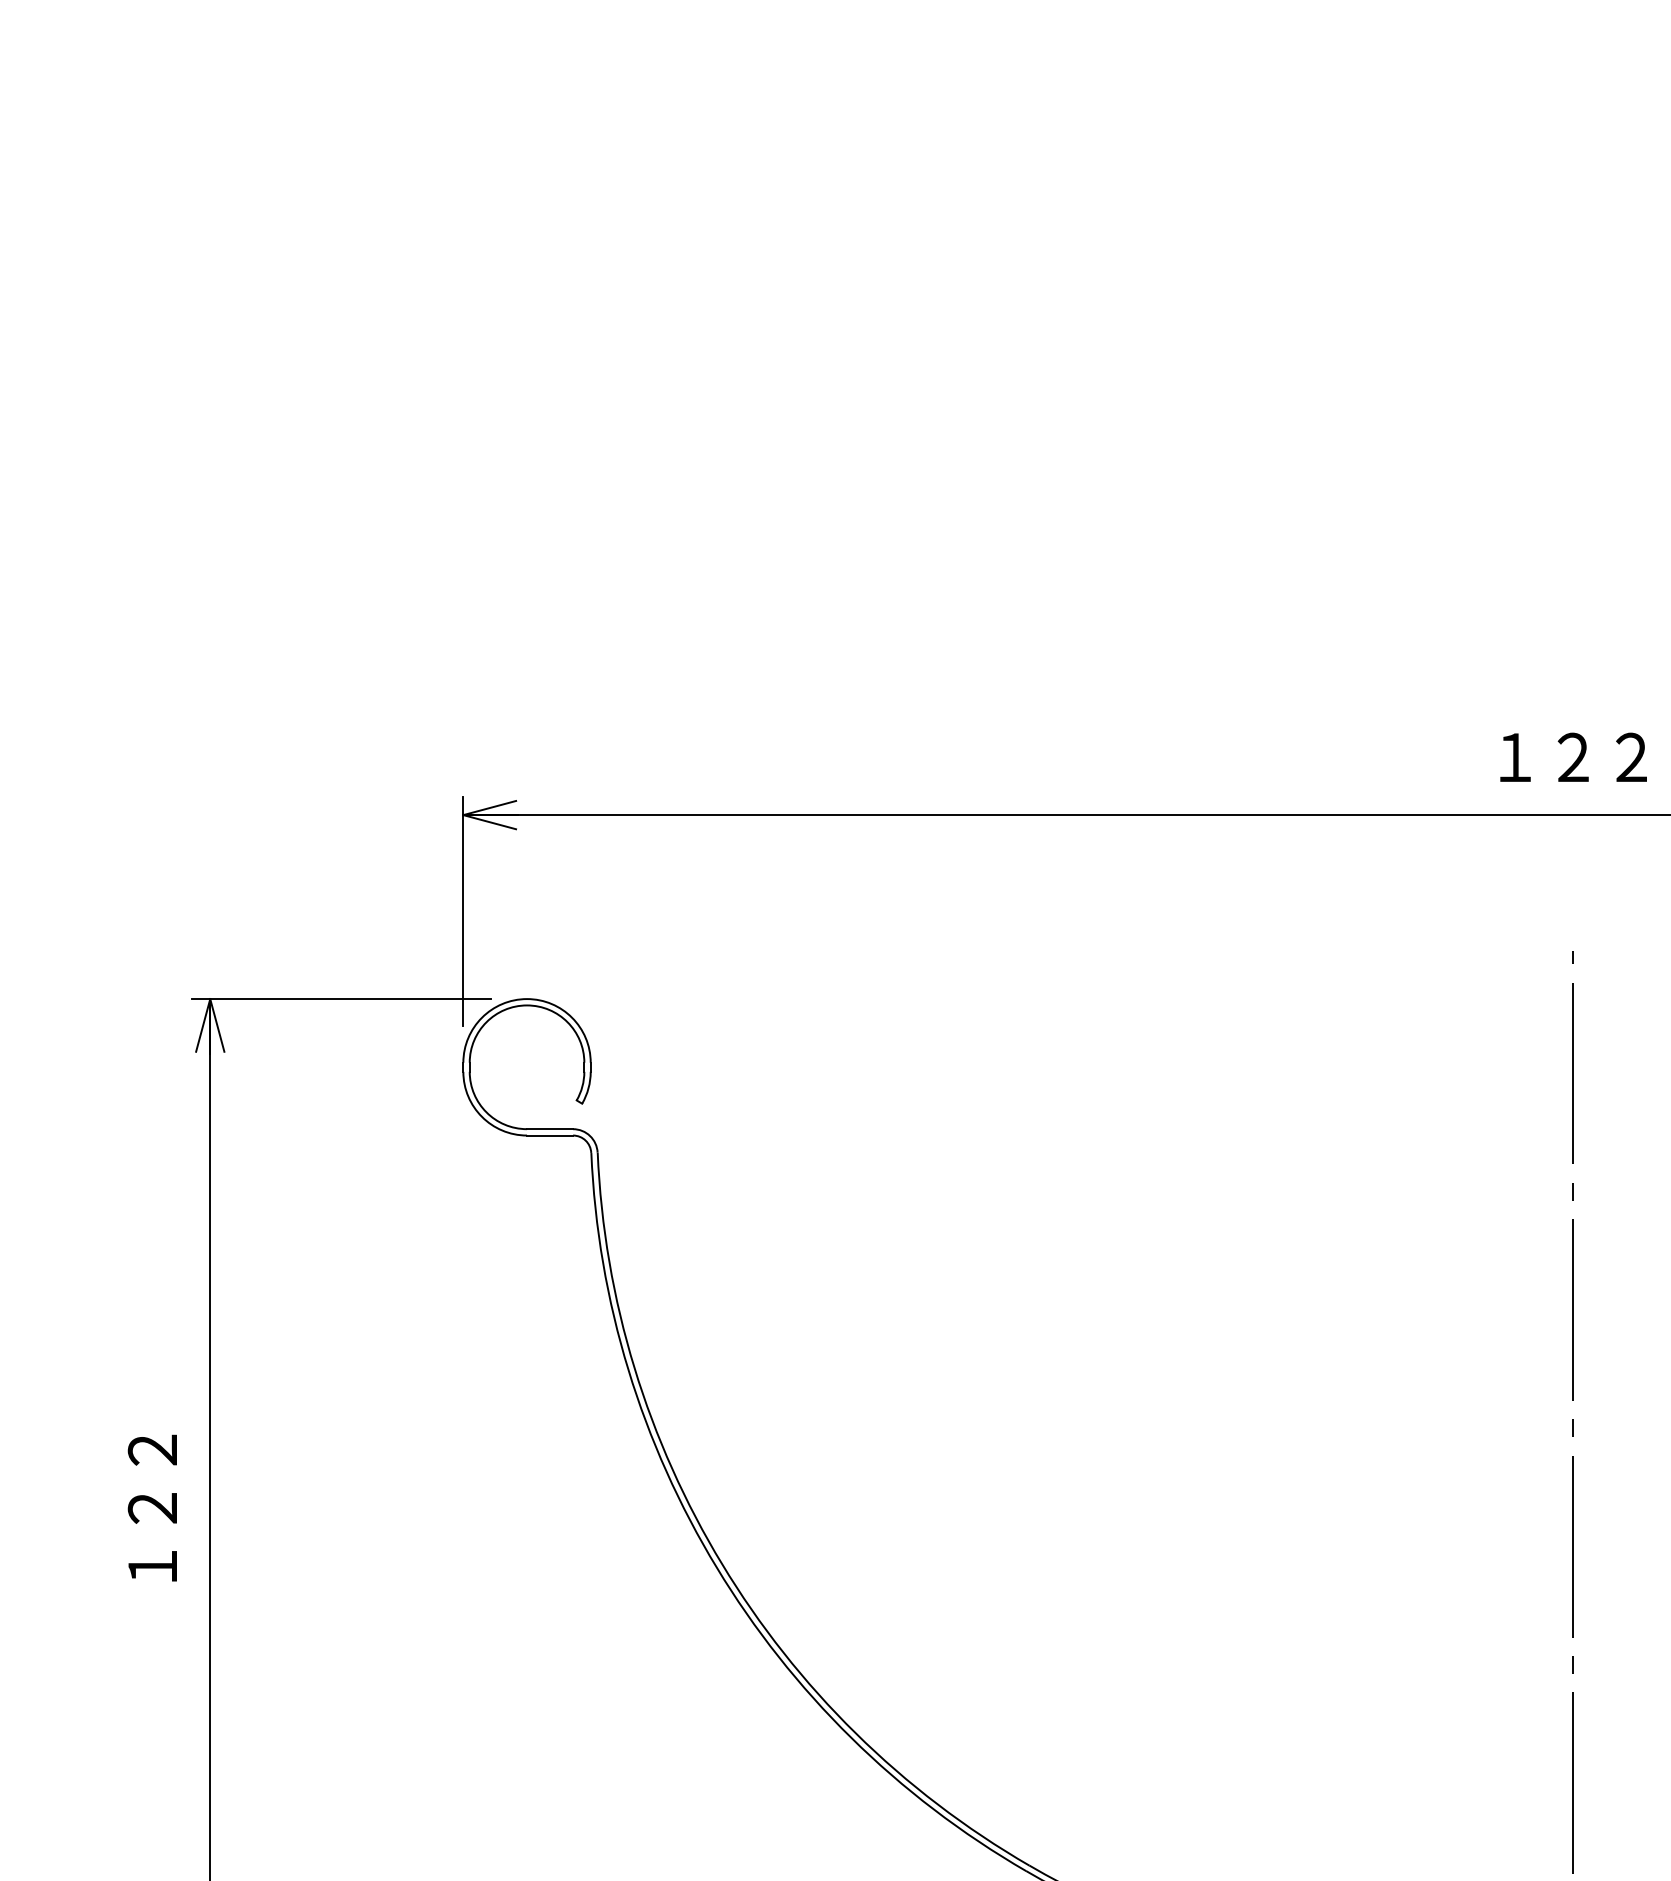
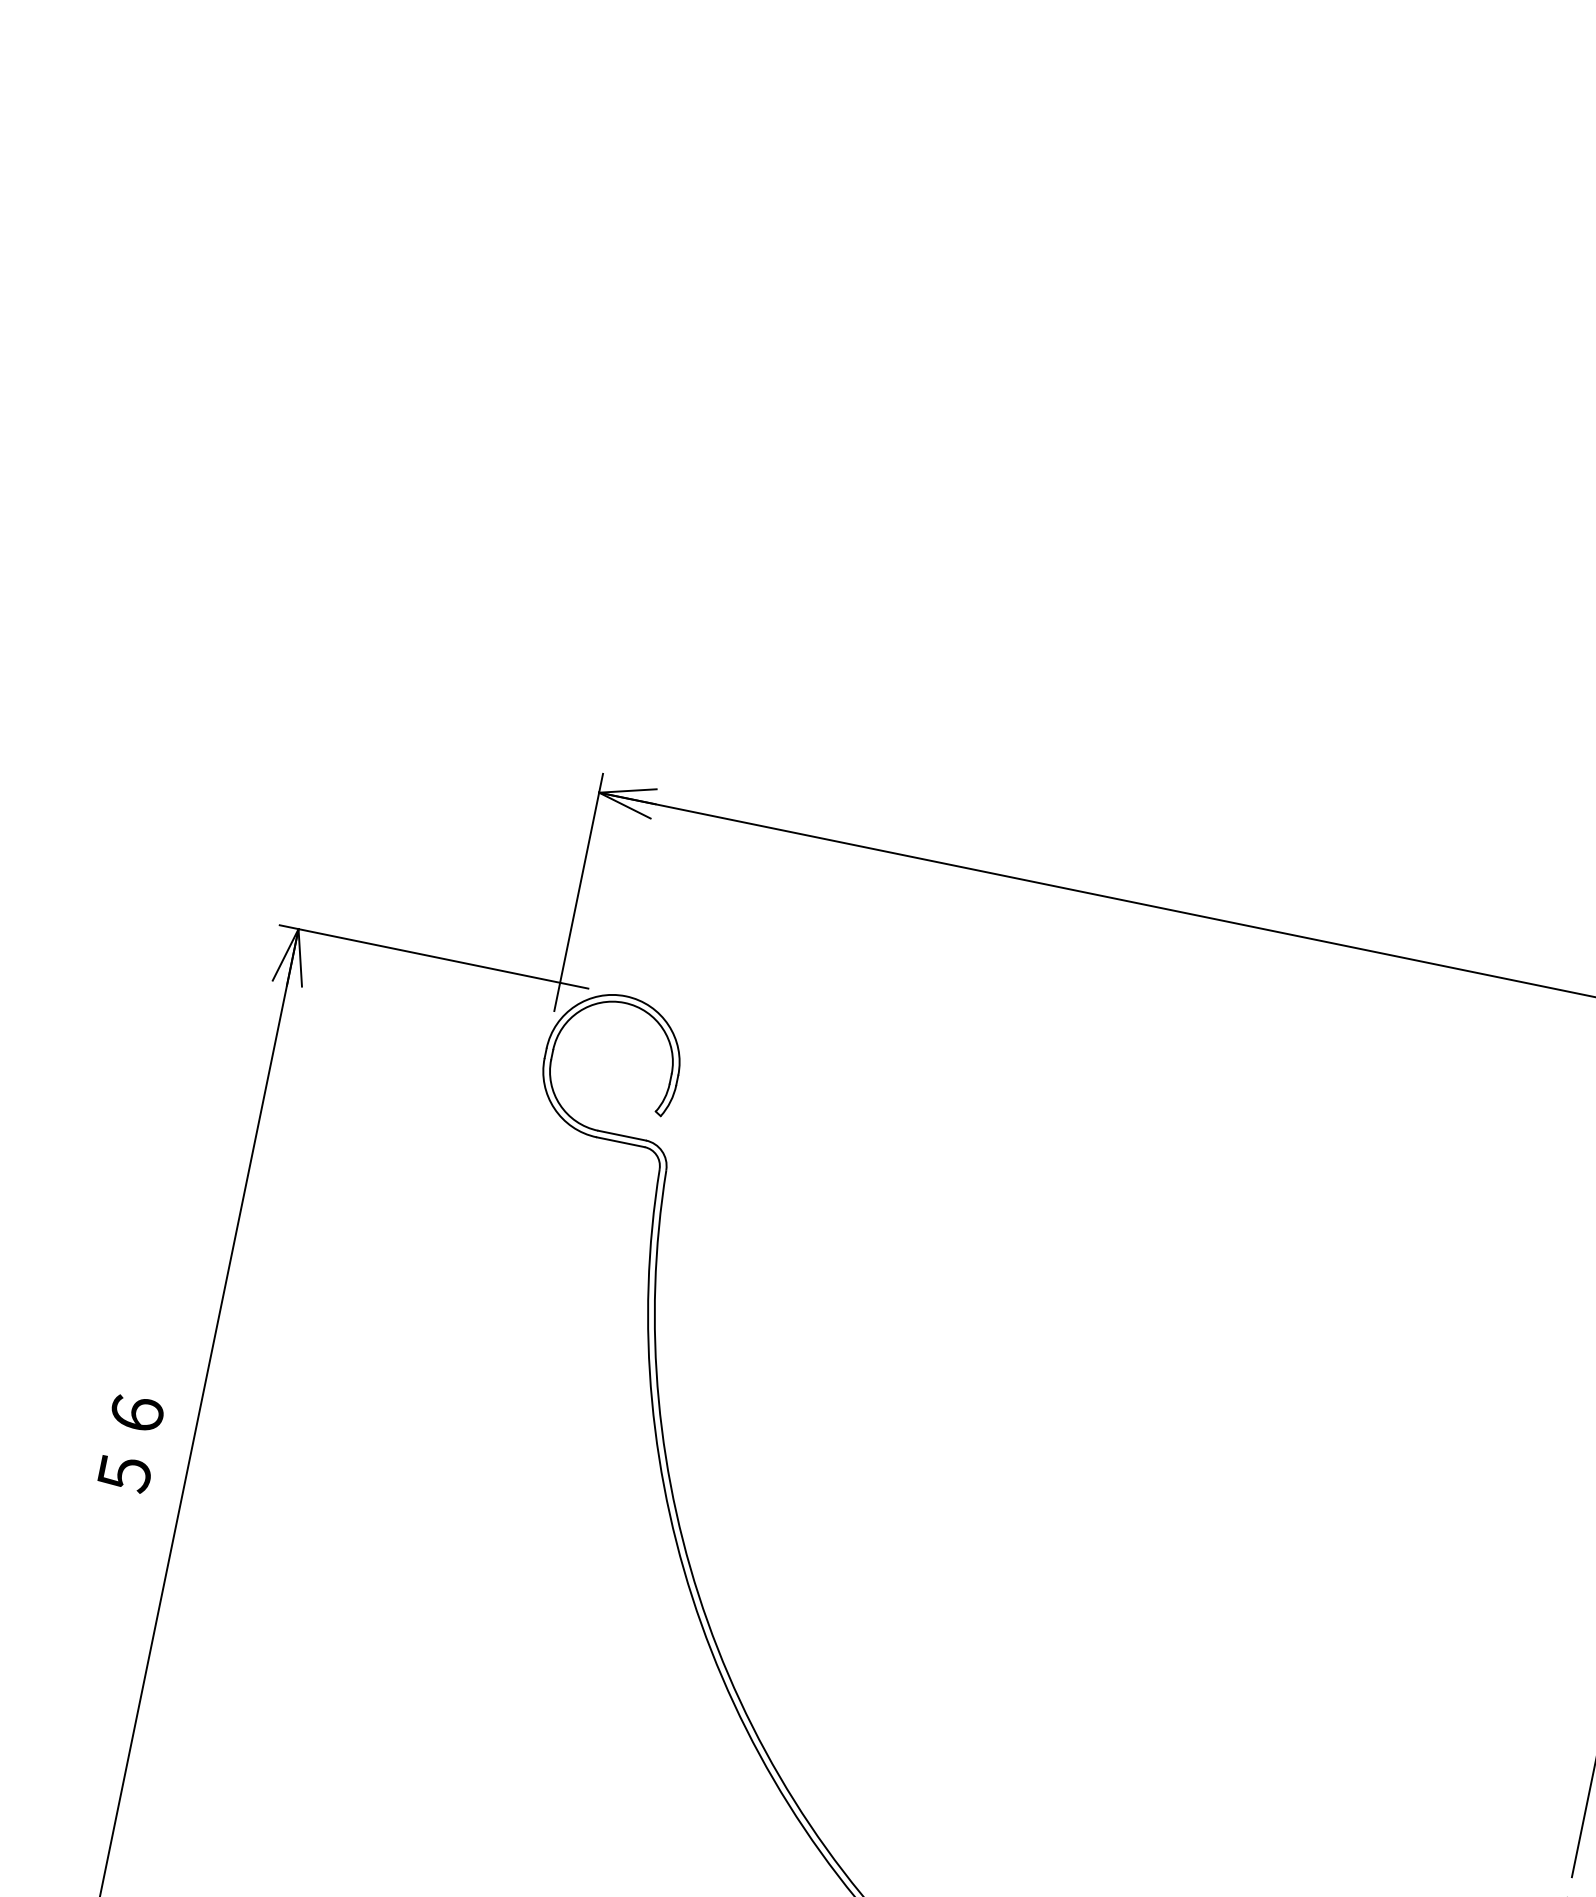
text: (152, 1507) -> (131, 1442), １２２ -> ５６

